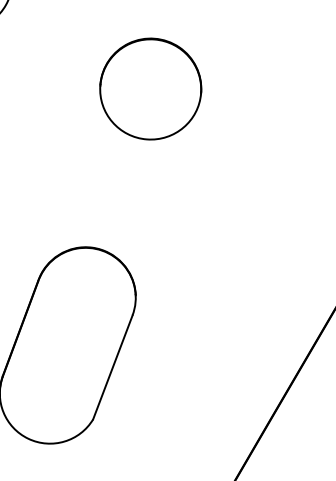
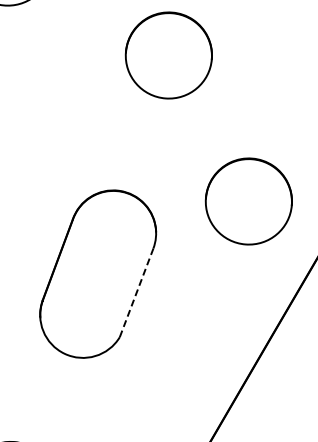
part: (244, 260) -> (248, 201), added
line: (112, 366) -> (136, 292), solid -> dashed

